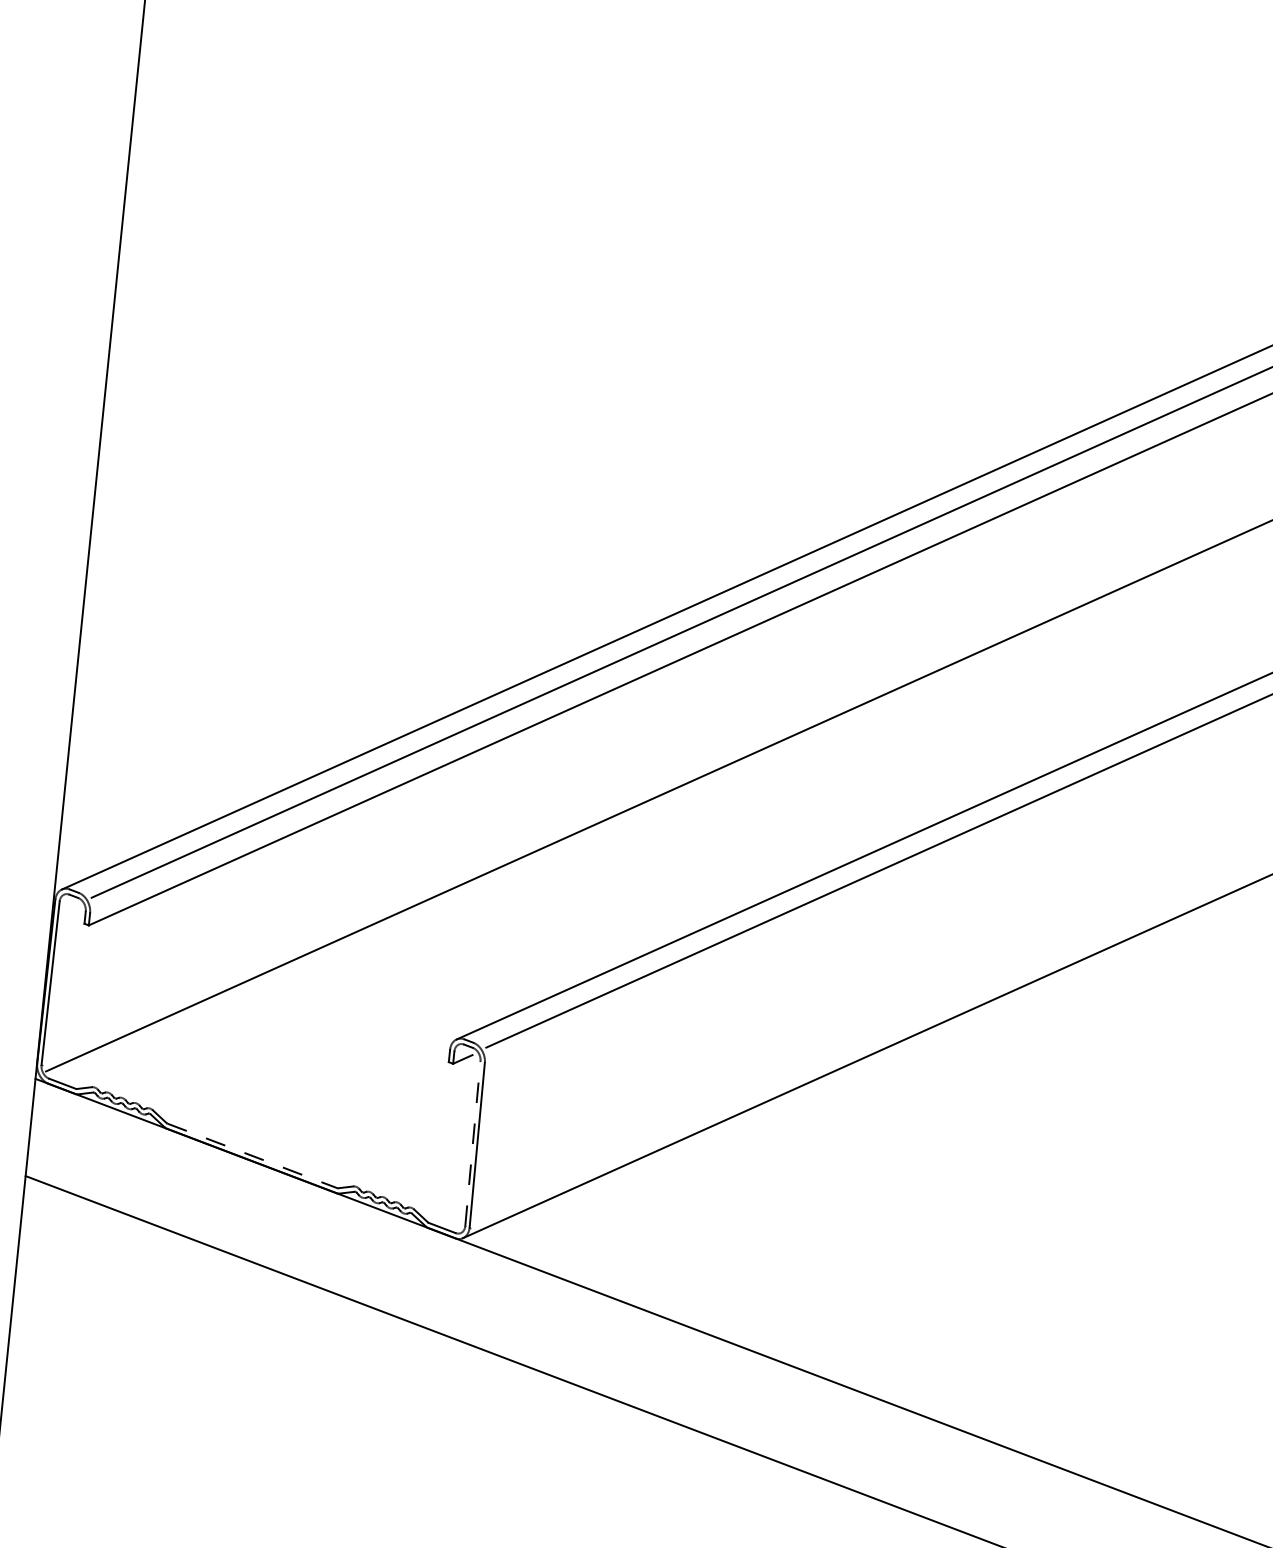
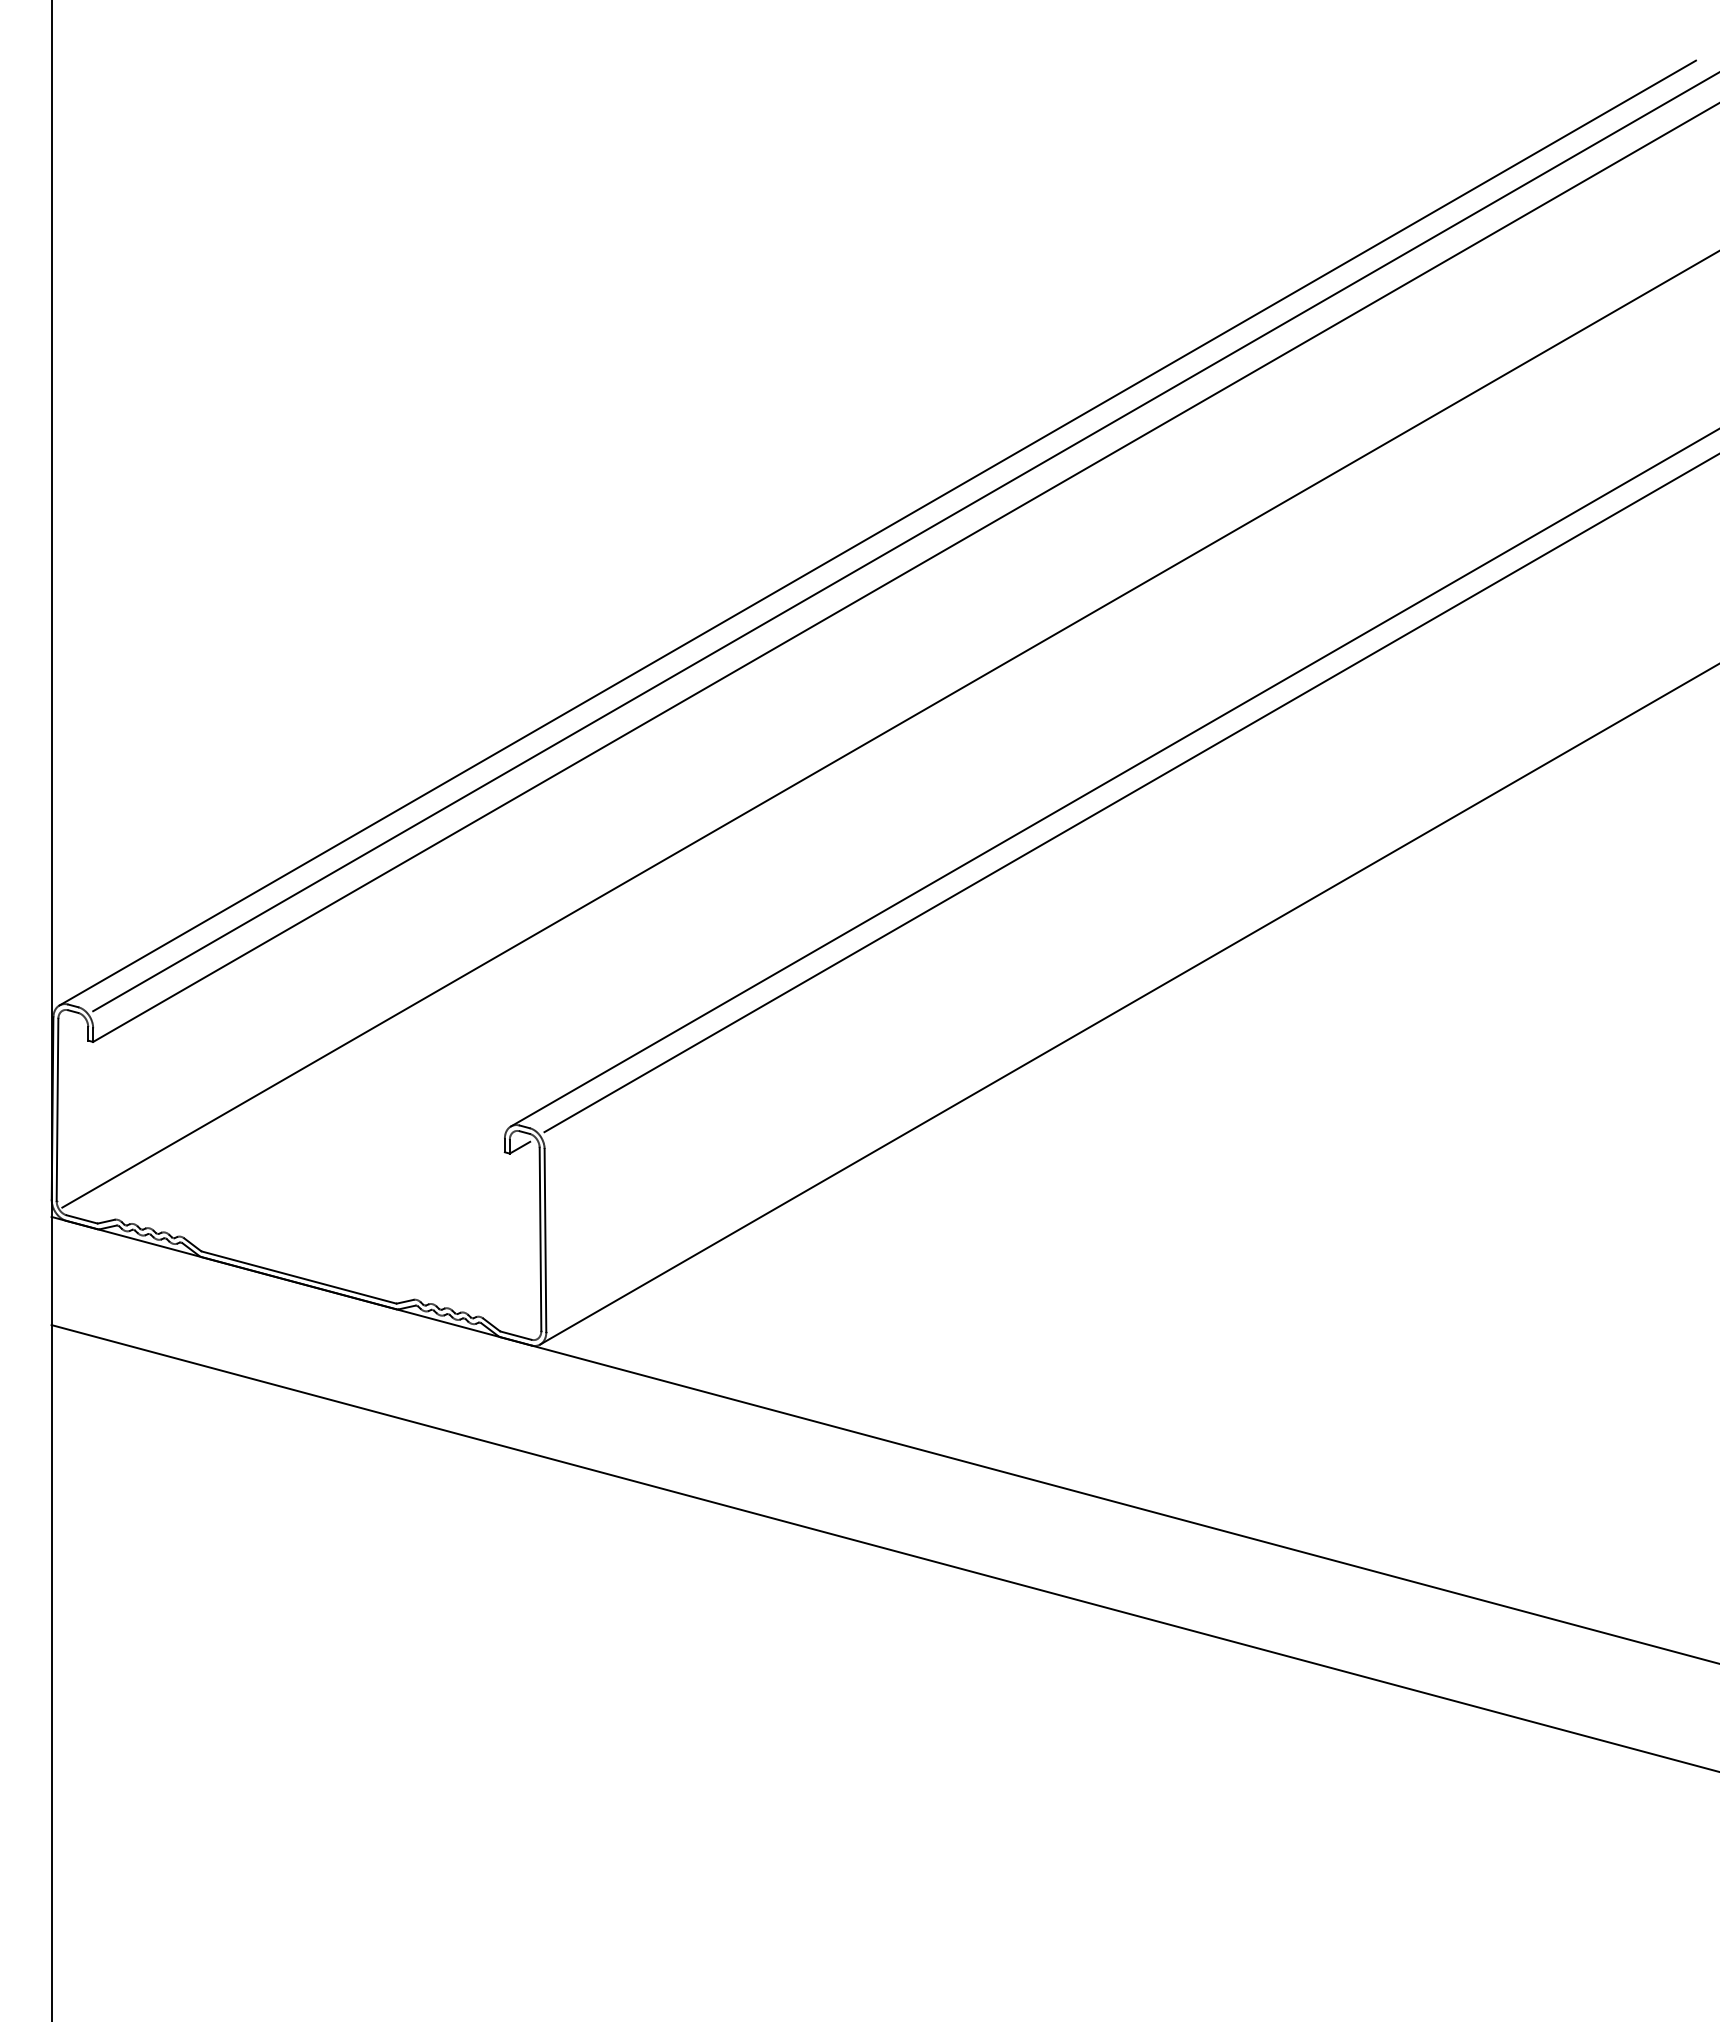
line: (472, 1143) -> (540, 1239), dashed -> solid
line: (252, 1155) -> (299, 1277), dashed -> solid

